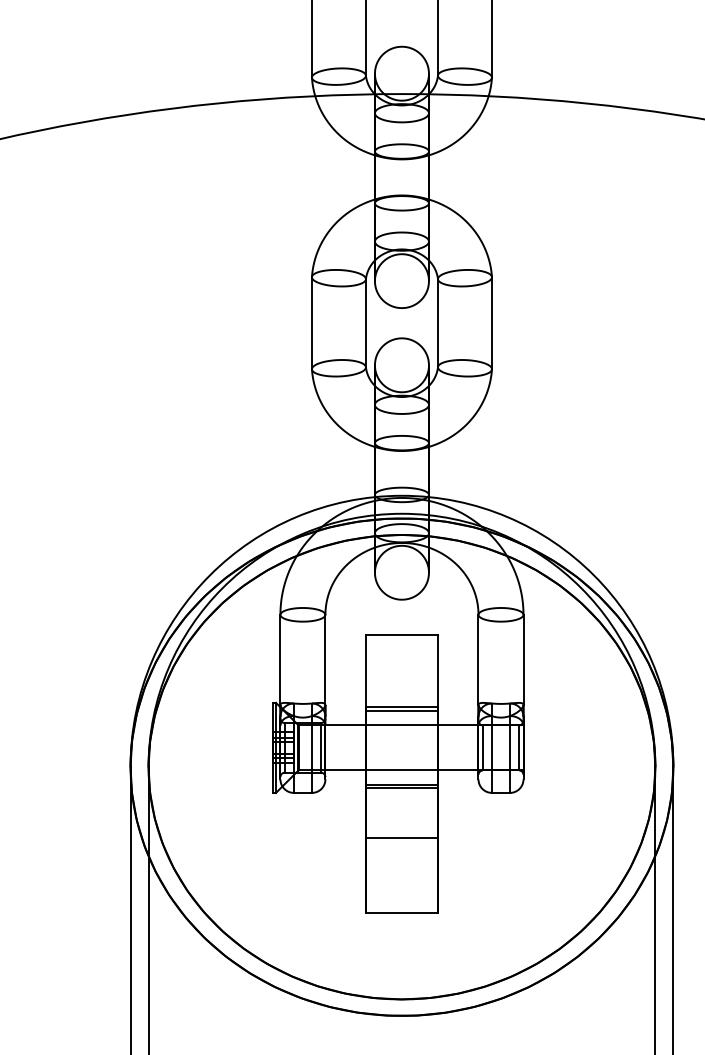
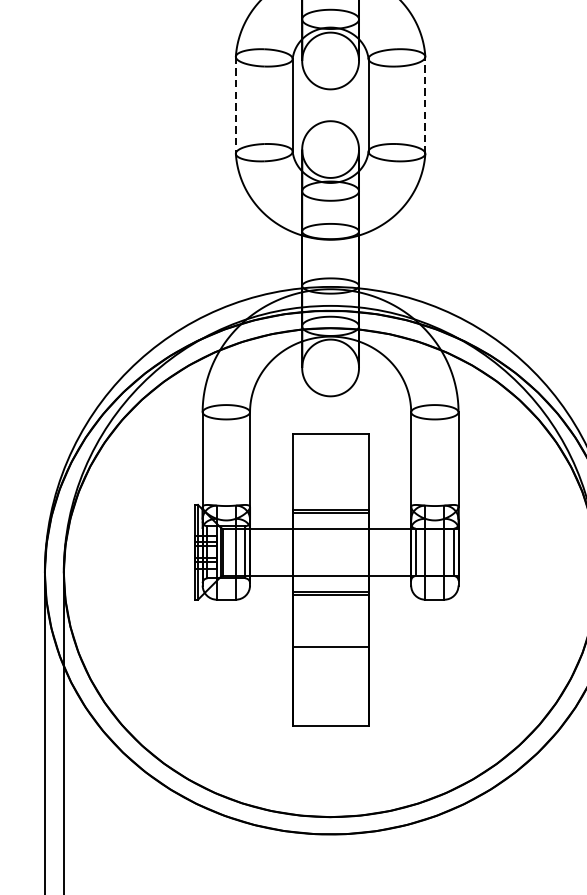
line: (311, 323) -> (235, 105), solid -> dashed
line: (491, 323) -> (424, 105), solid -> dashed

